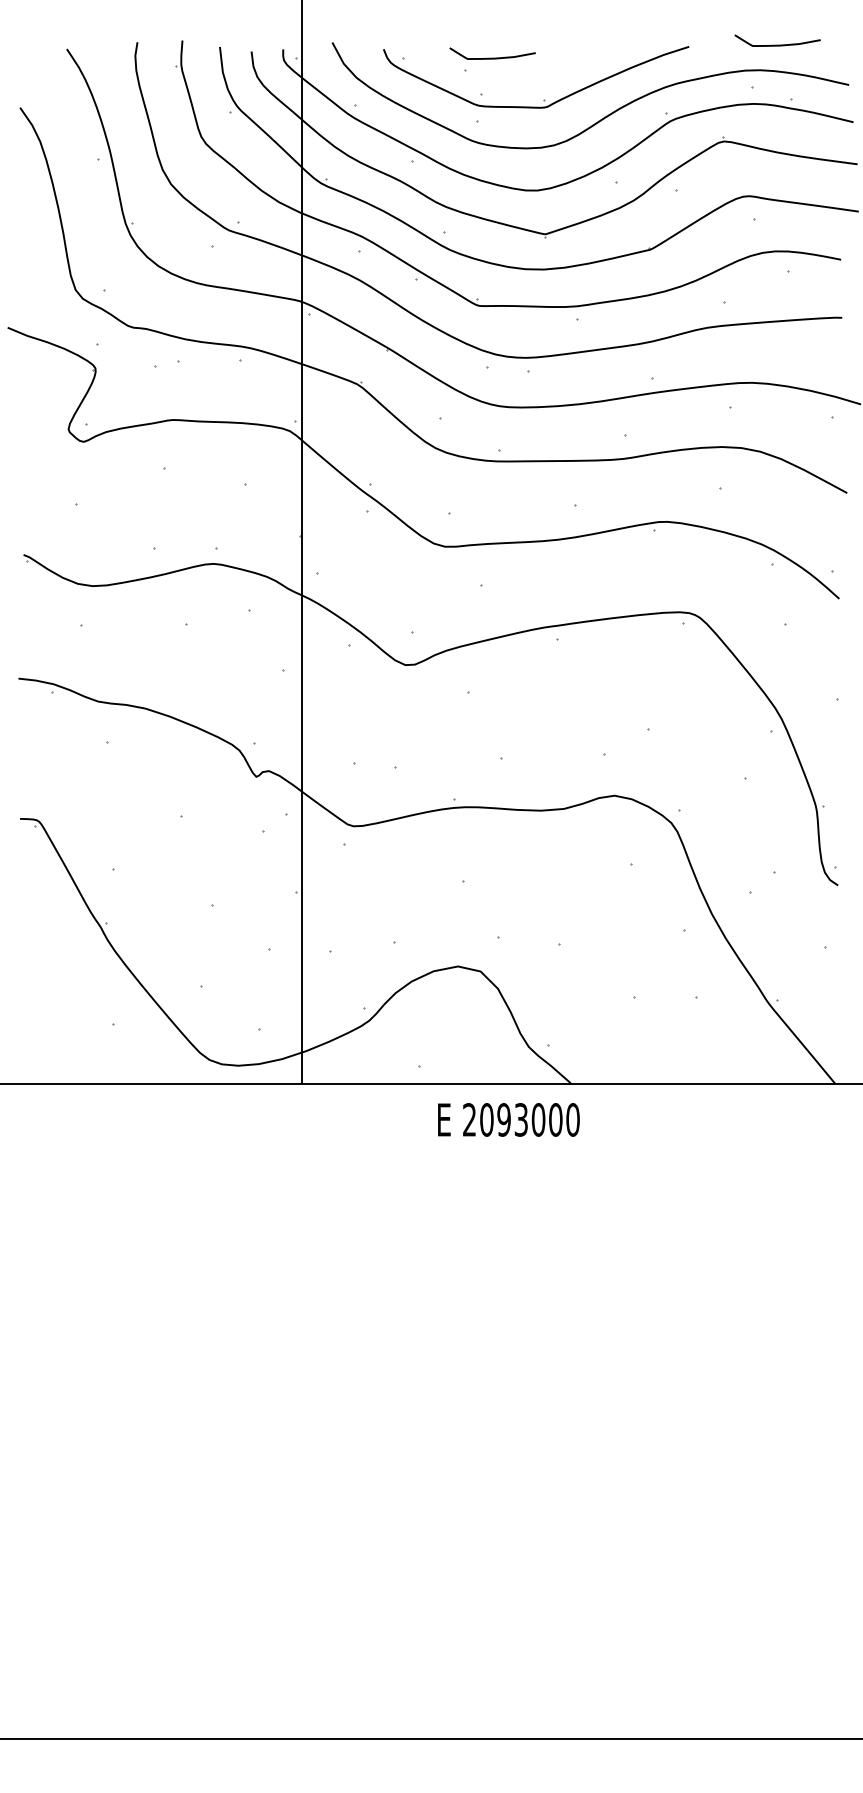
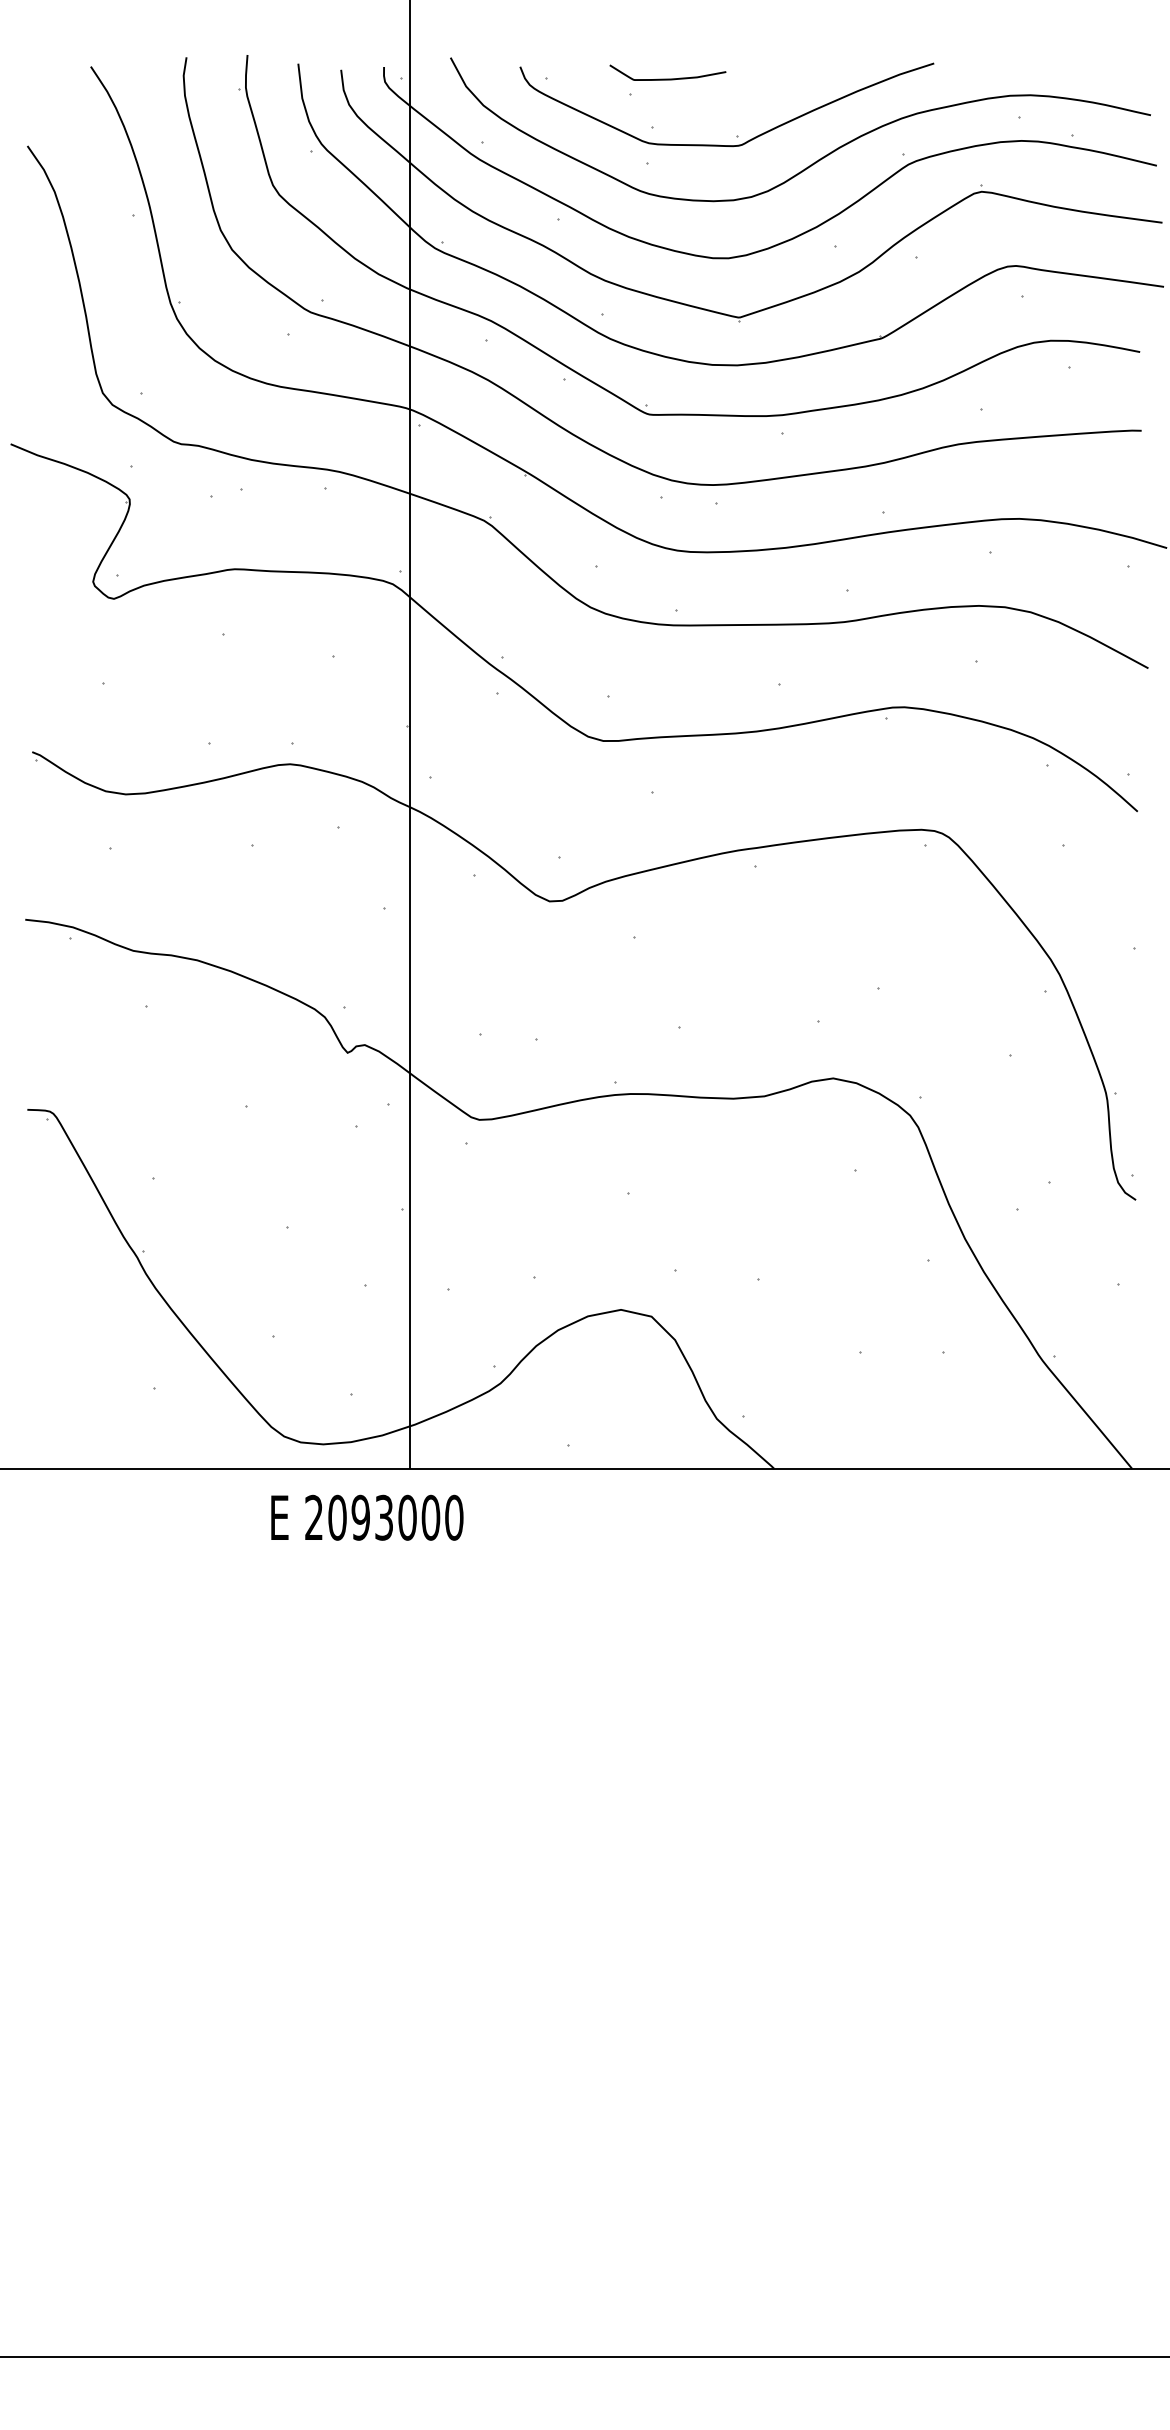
curve: (777, 44) -> (1053, 60), removed
text: (508, 1119) -> (366, 1517), moved

